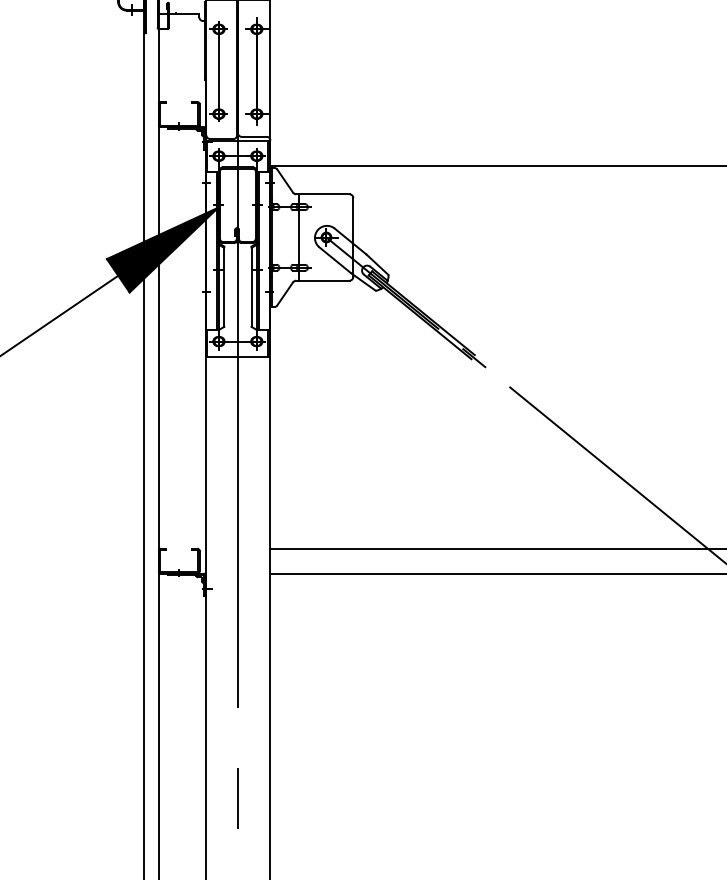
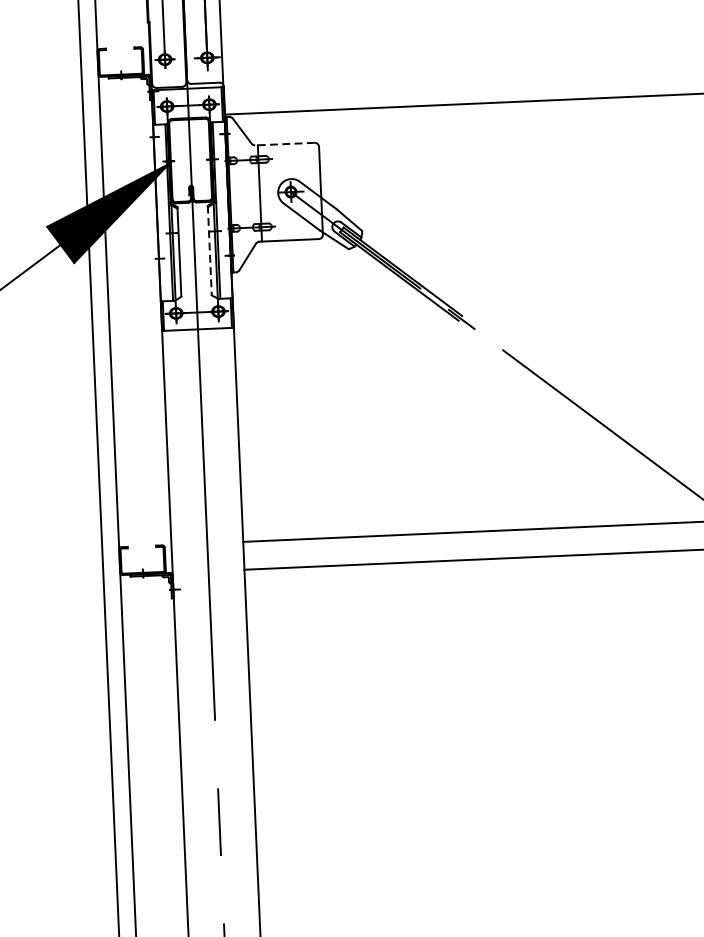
line: (322, 194) -> (284, 144), solid -> dashed
line: (251, 287) -> (209, 251), solid -> dashed

